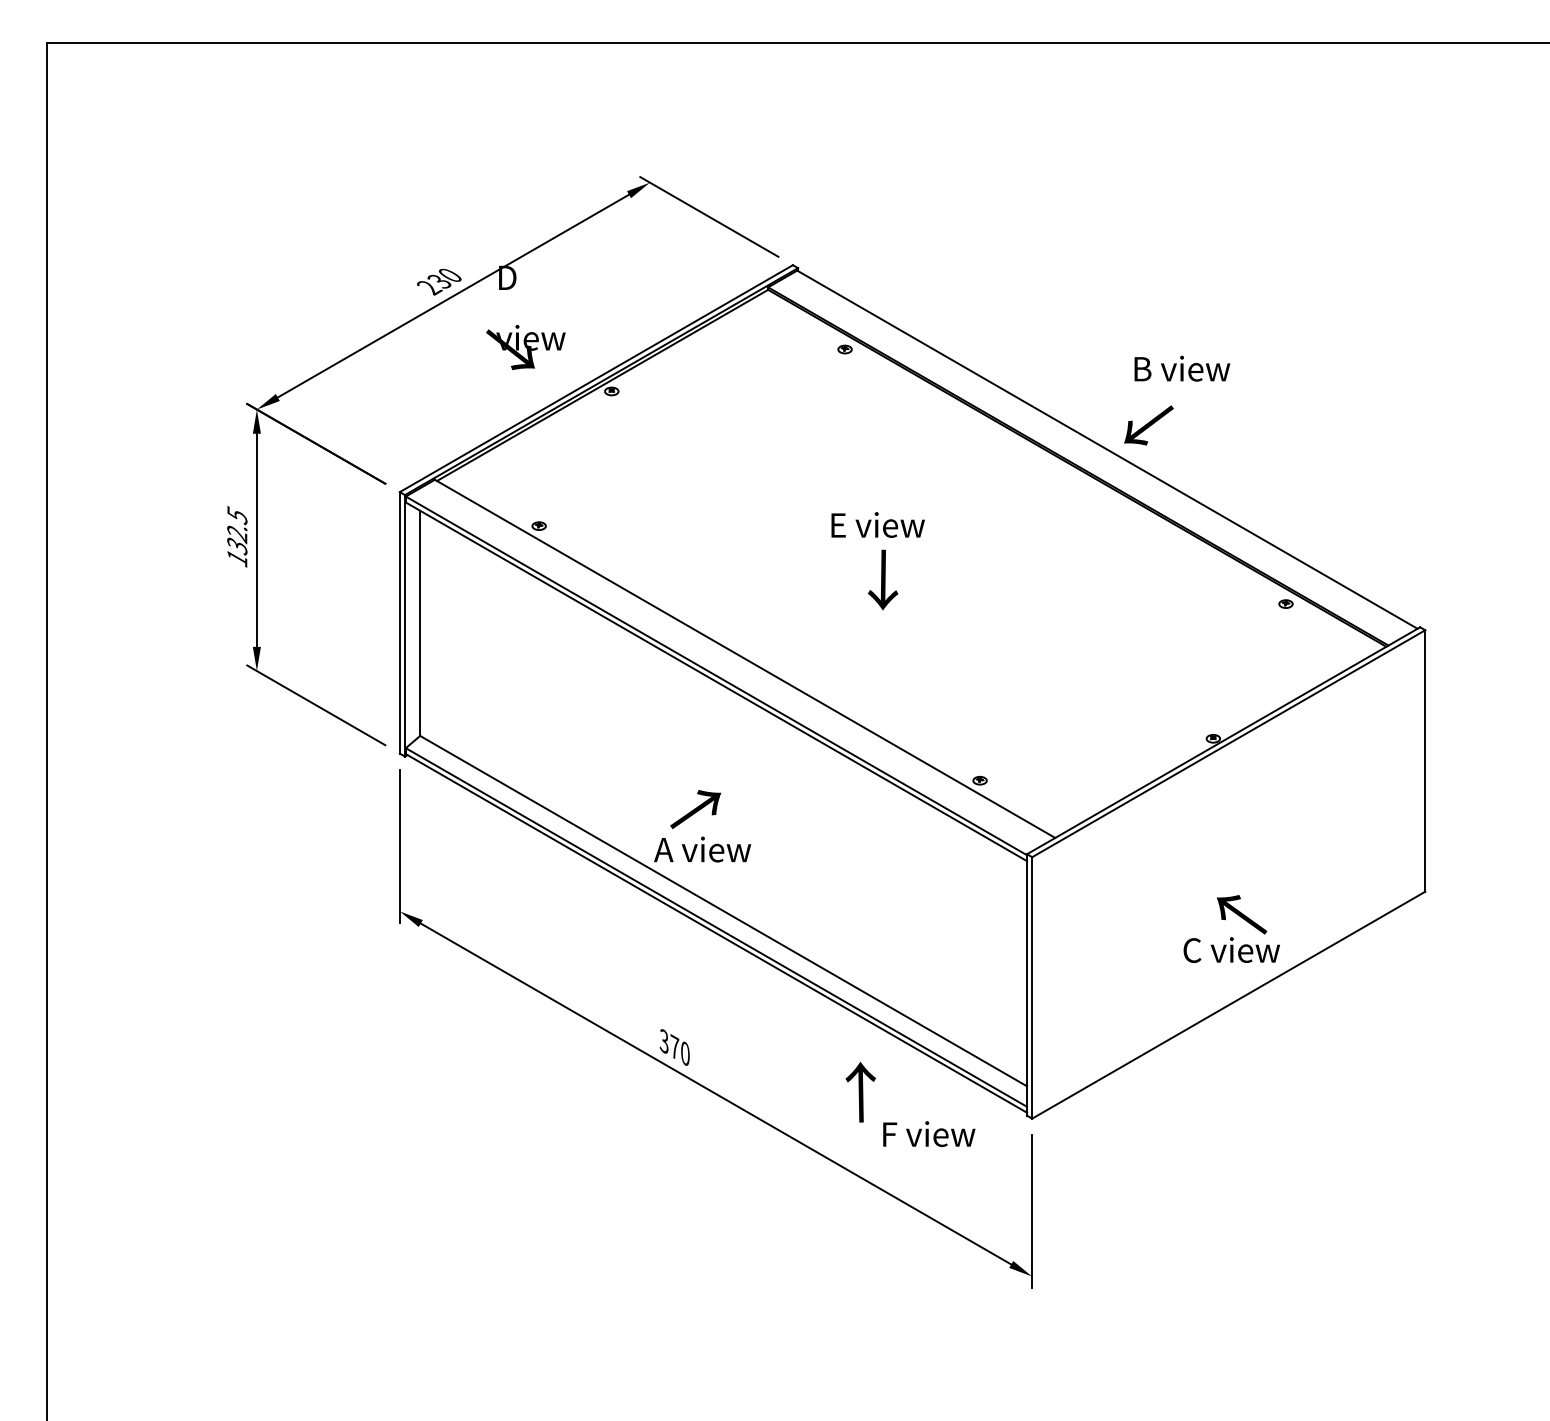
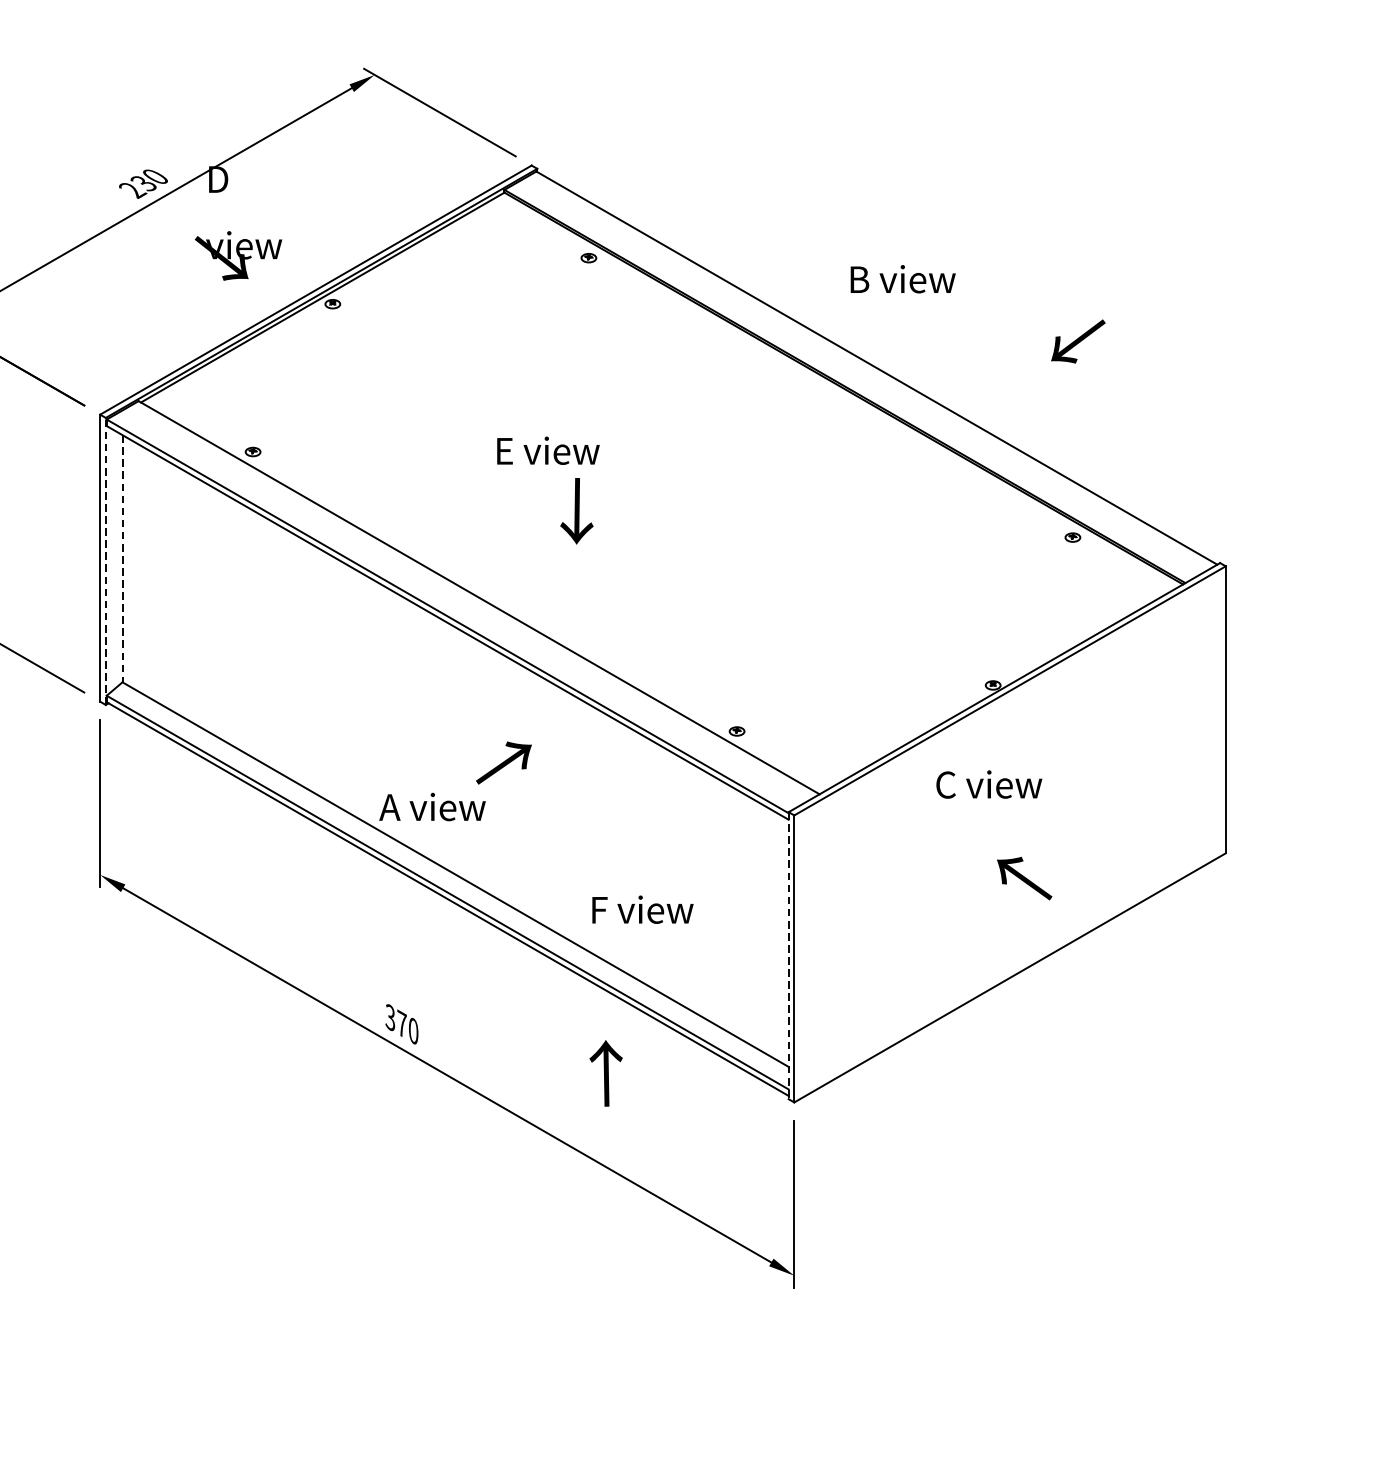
text: (1182, 368) -> (903, 278), moved
text: (1148, 425) -> (1077, 341), moved
text: (877, 524) -> (547, 450), moved
text: (883, 579) -> (577, 510), moved
line: (420, 623) -> (122, 558), solid -> dashed
line: (404, 625) -> (105, 561), solid -> dashed
text: (695, 809) -> (503, 763), moved
text: (1231, 949) -> (988, 783), moved
line: (1027, 984) -> (789, 955), solid -> dashed
text: (929, 1133) -> (643, 909), moved

